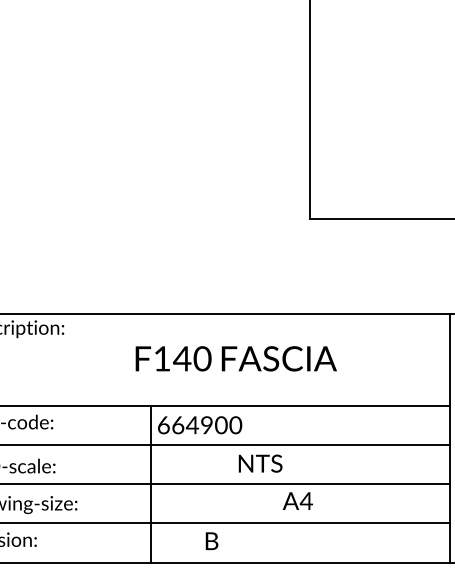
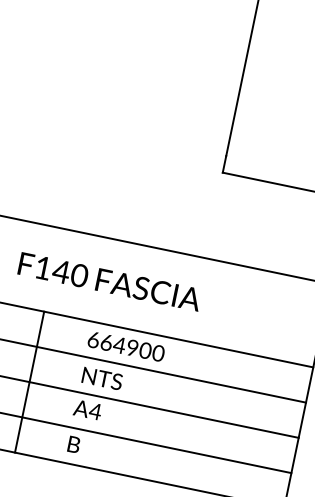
text: (235, 358) -> (109, 281), moved
text: (200, 425) -> (126, 347), moved
text: (260, 463) -> (102, 378), moved
text: (297, 500) -> (87, 409), moved

